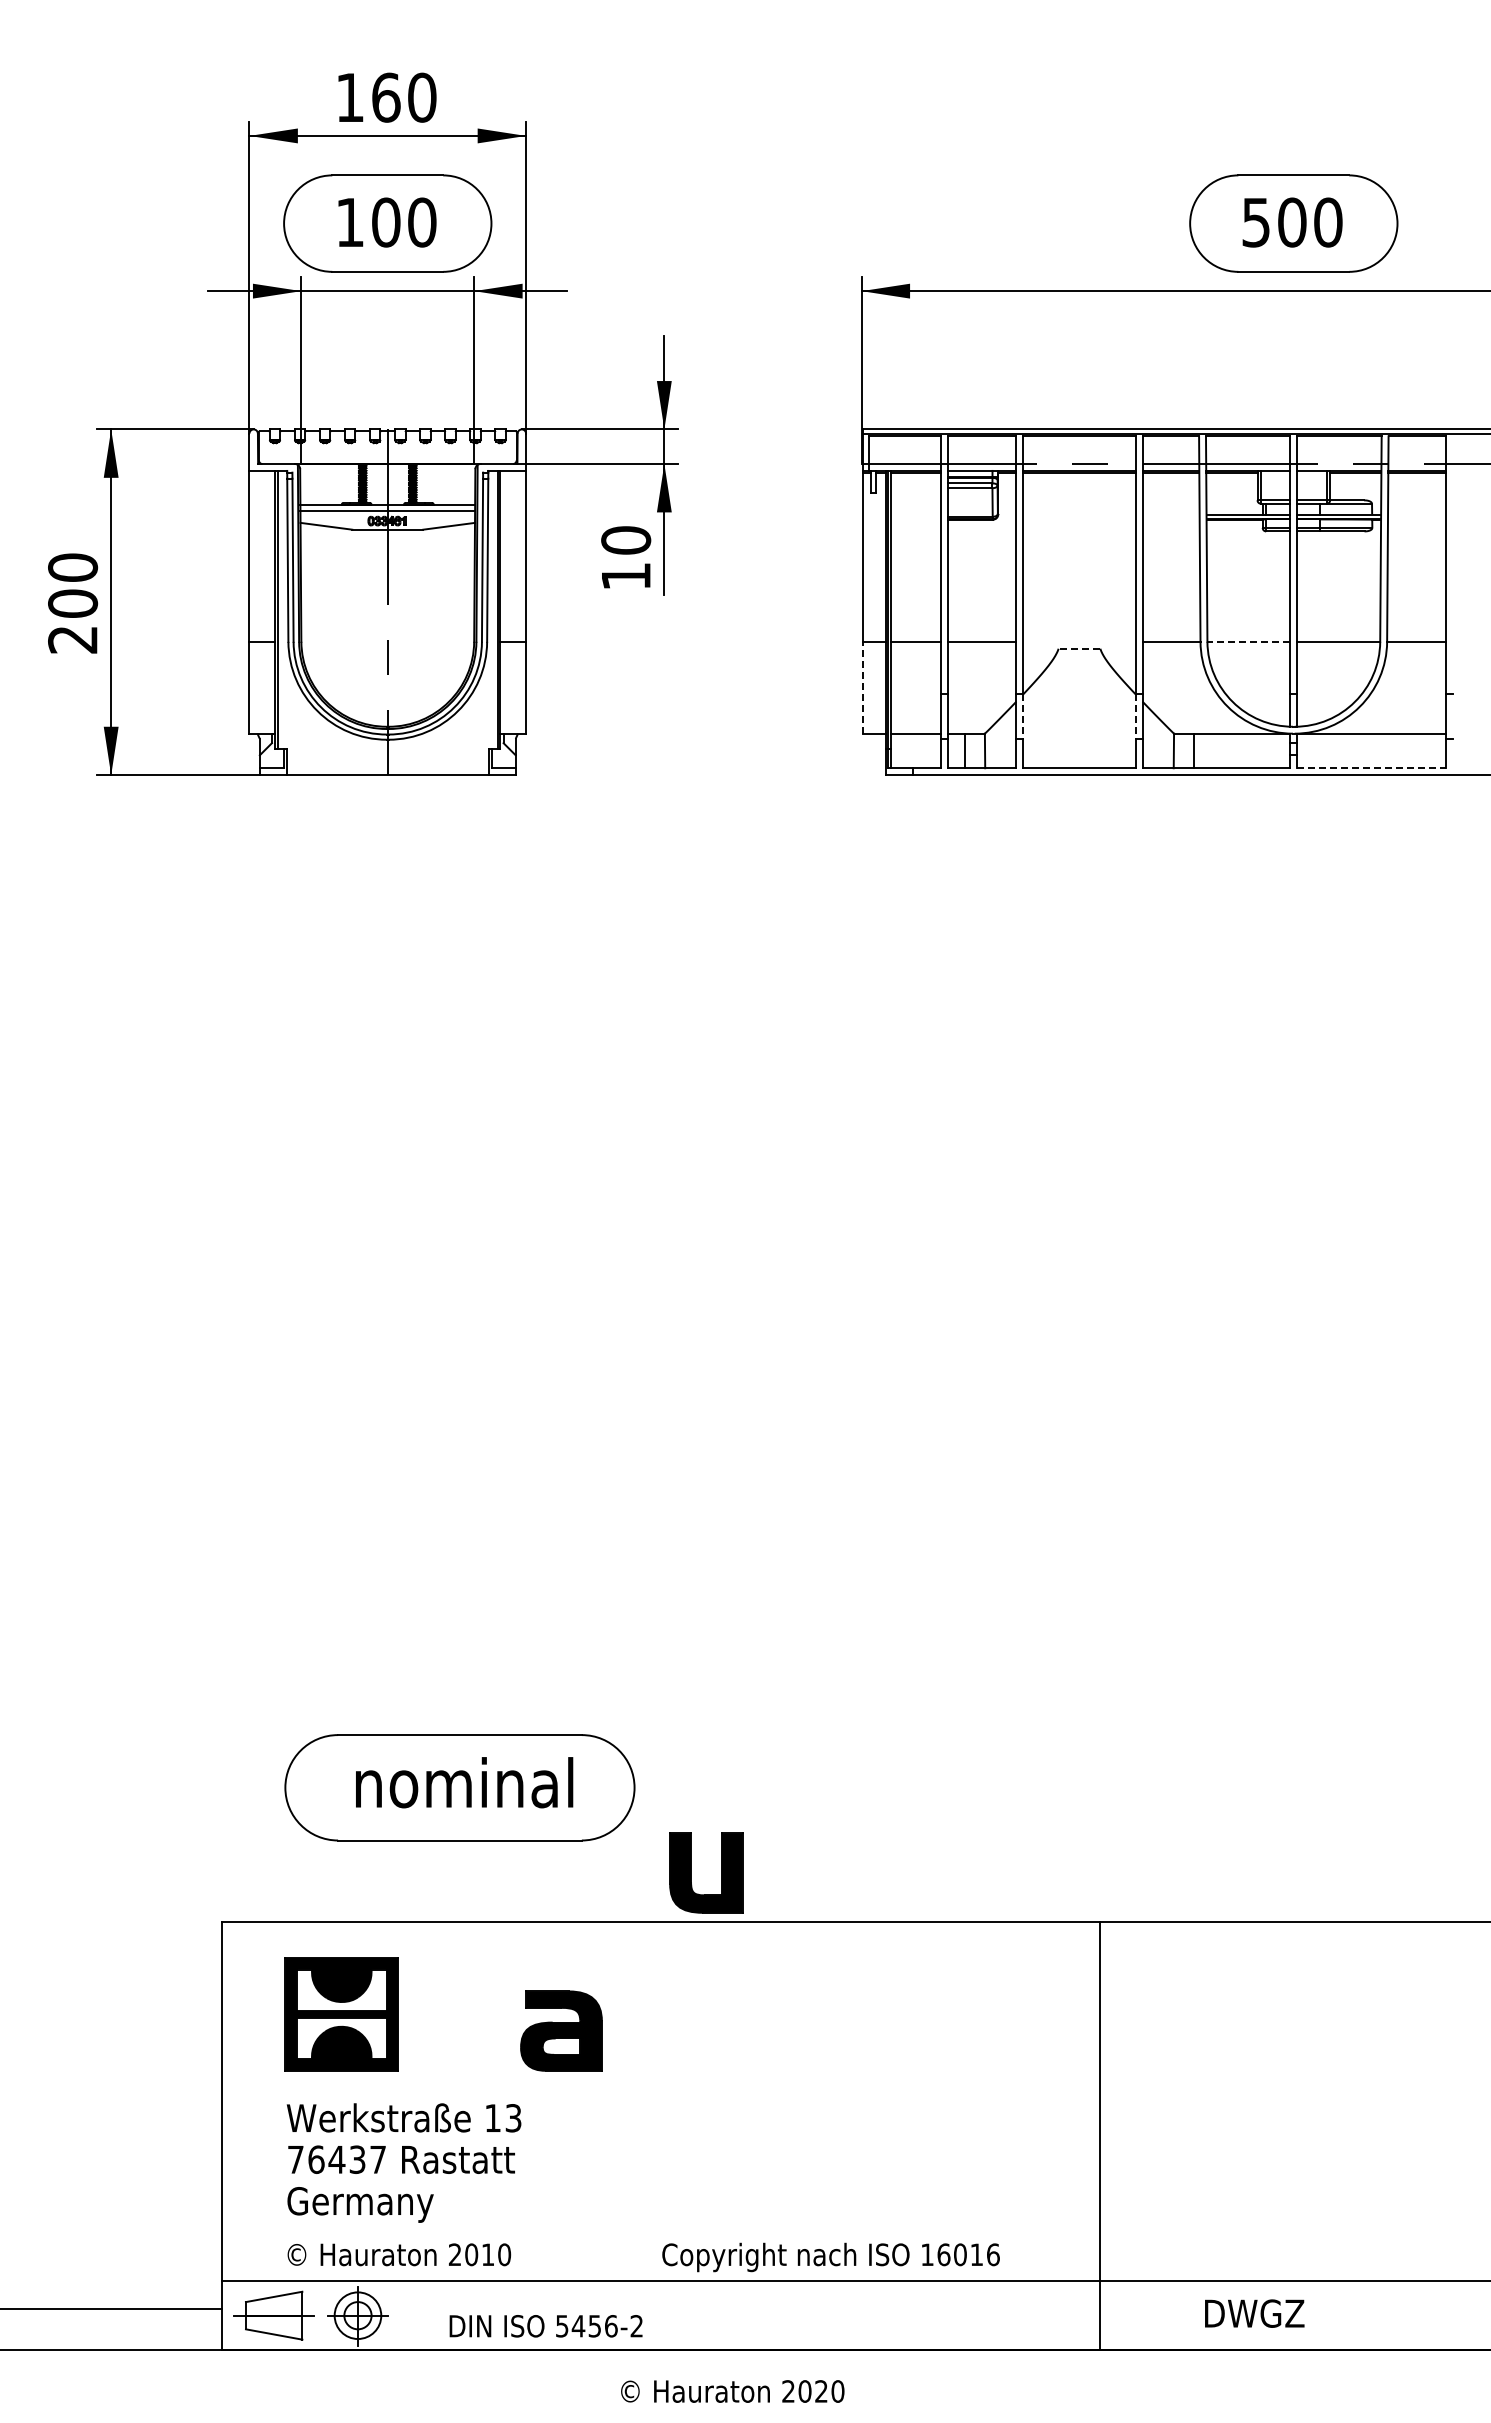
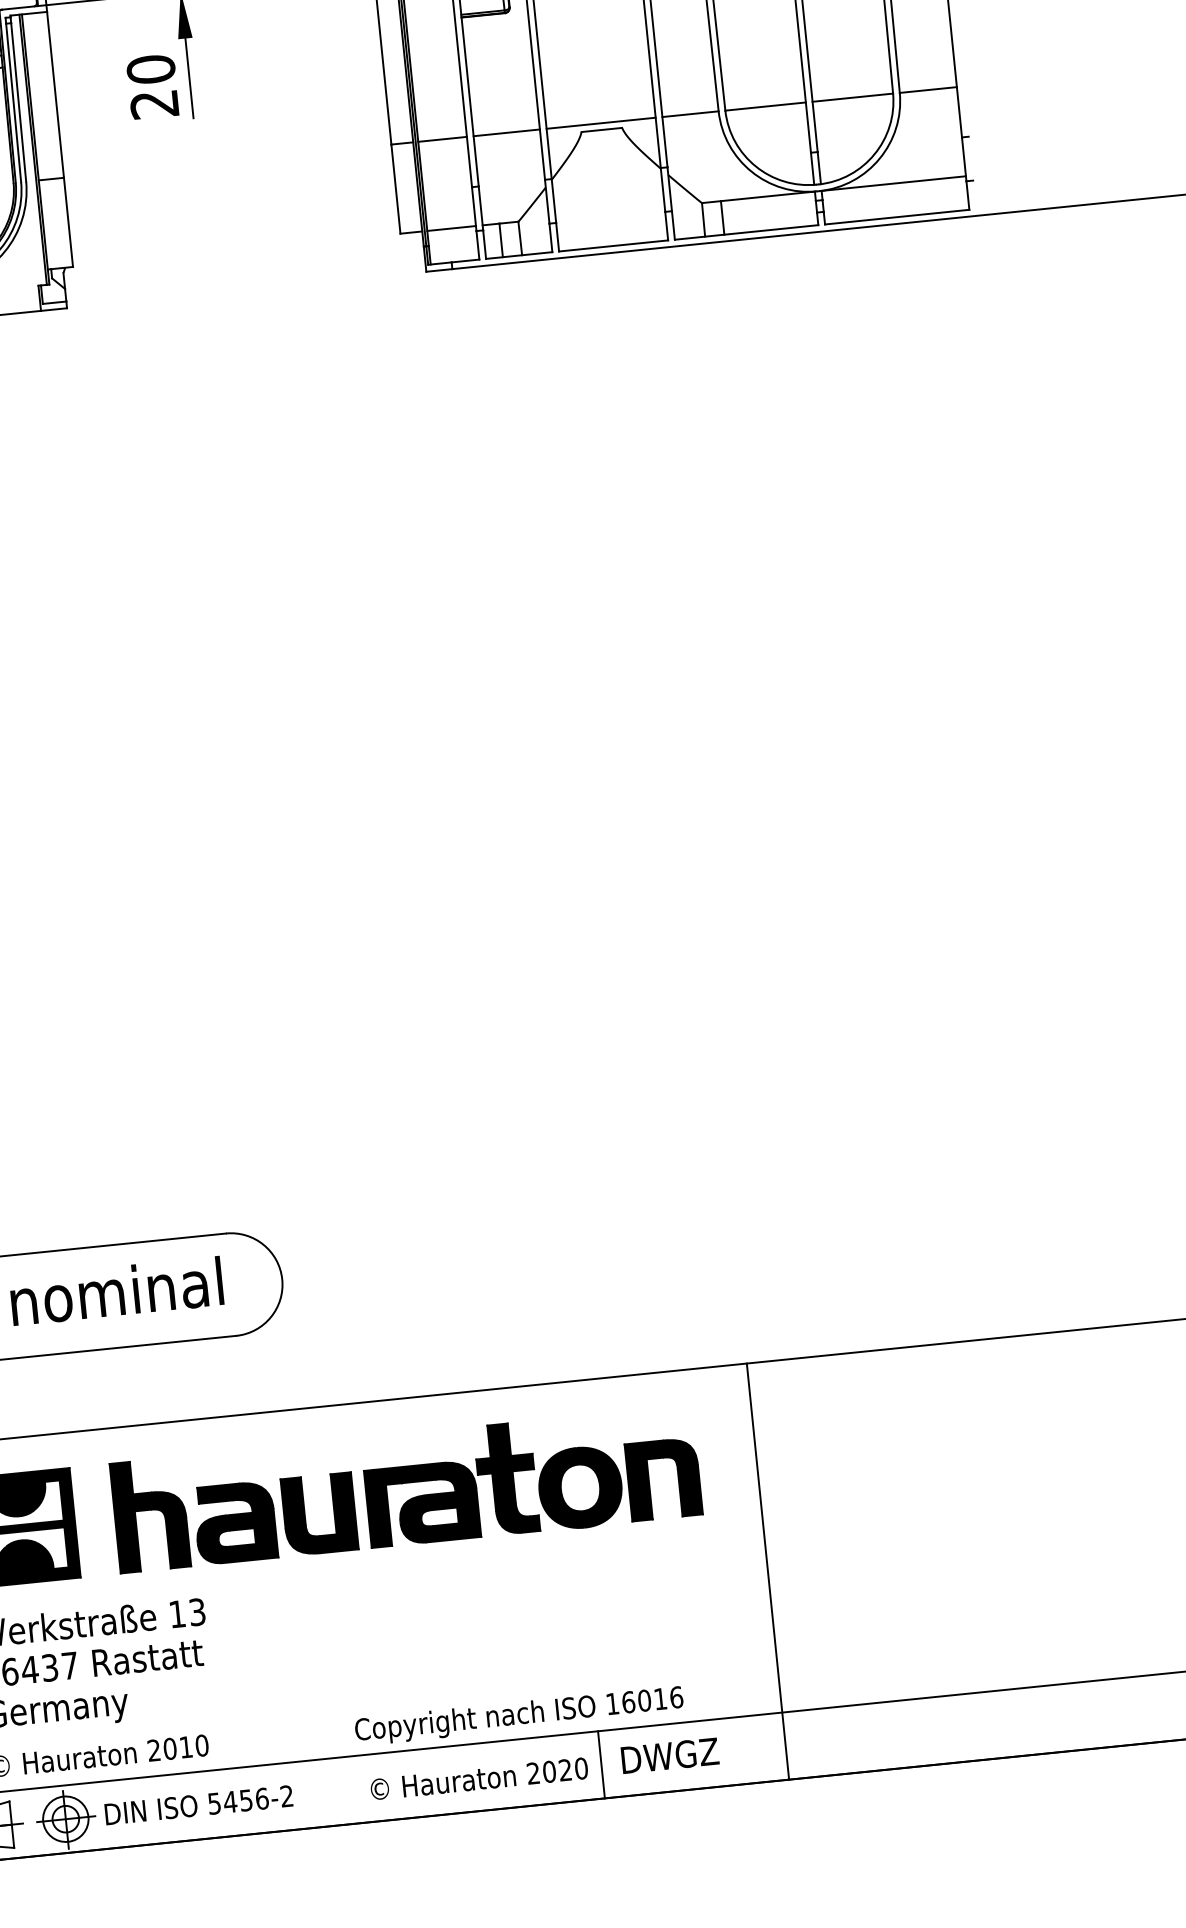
text: (625, 576) -> (154, 104), 10 -> 20
line: (1079, 641) -> (601, 122), added
line: (1248, 641) -> (765, 106), dashed -> solid
line: (1079, 648) -> (601, 129), dashed -> solid
line: (863, 687) -> (396, 188), dashed -> solid
line: (1023, 716) -> (554, 201), dashed -> solid
line: (1135, 716) -> (662, 190), dashed -> solid
line: (1372, 768) -> (898, 217), dashed -> solid
part: (691, 1872) -> (305, 1515), moved
part: (868, 2007) -> (531, 1469), added
part: (475, 2014) -> (150, 1515), added
text: (1254, 2313) -> (669, 1755), moved
line: (909, 2315) -> (601, 1764), added
text: (545, 2326) -> (198, 1805), moved
text: (732, 2391) -> (479, 1779), moved

